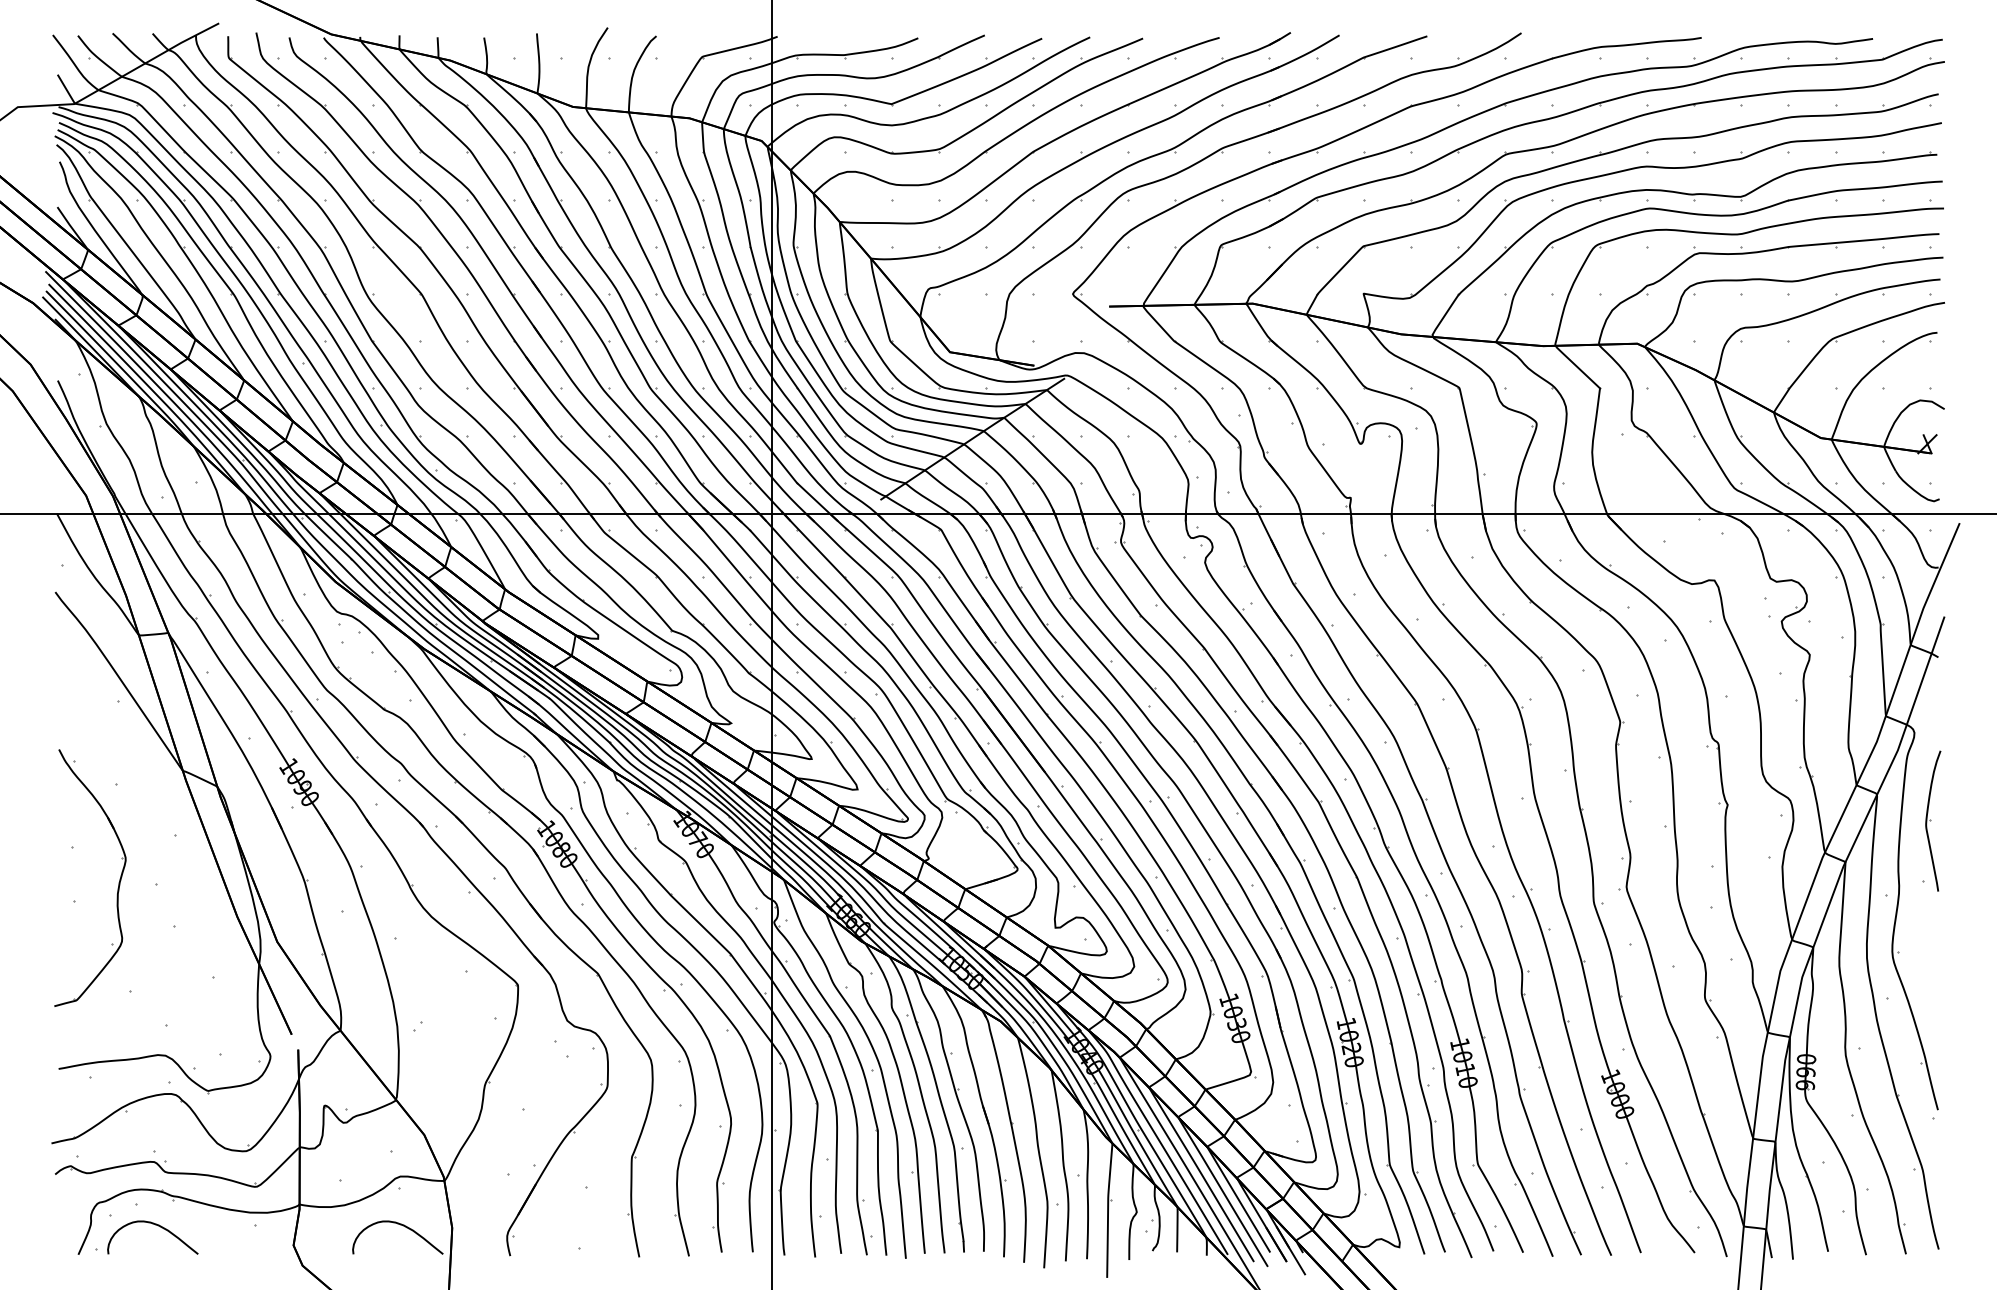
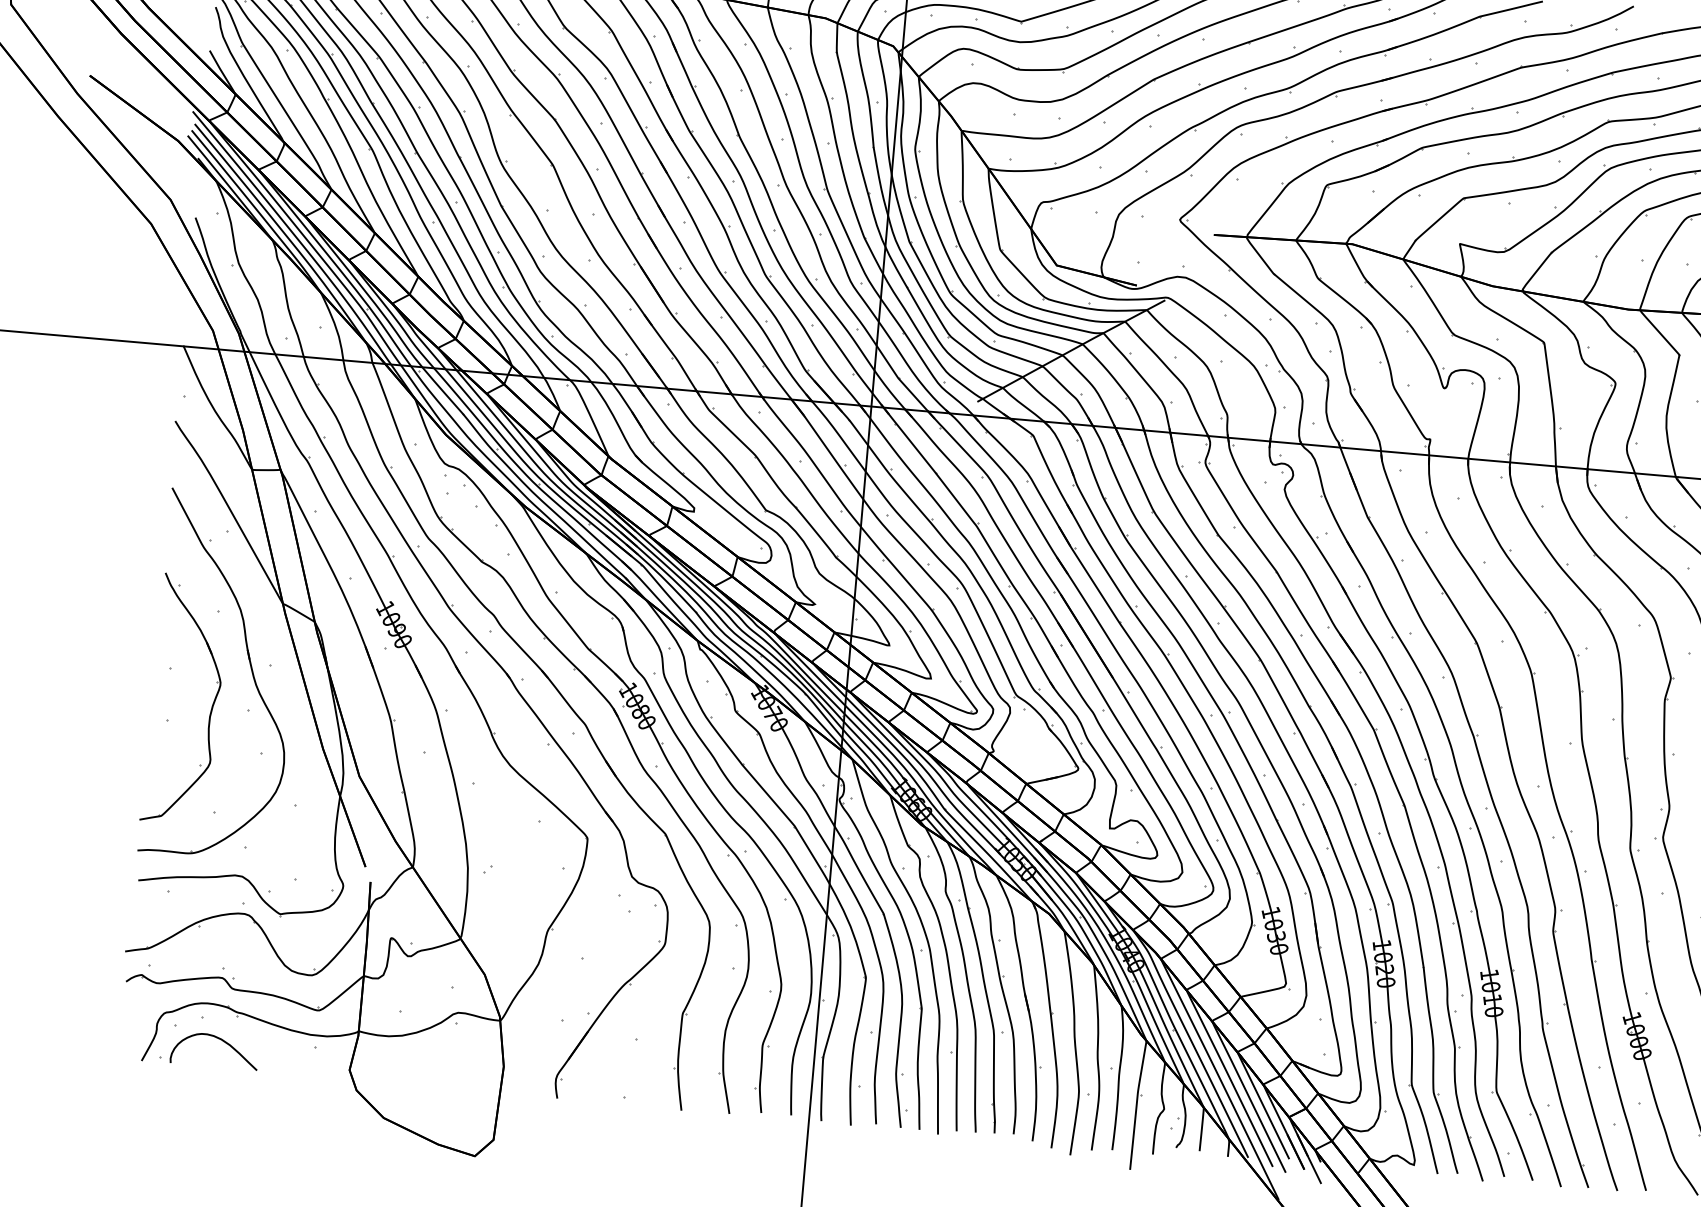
part: (155, 841) -> (250, 669), added
curve: (400, 1225) -> (454, 1059), removed

